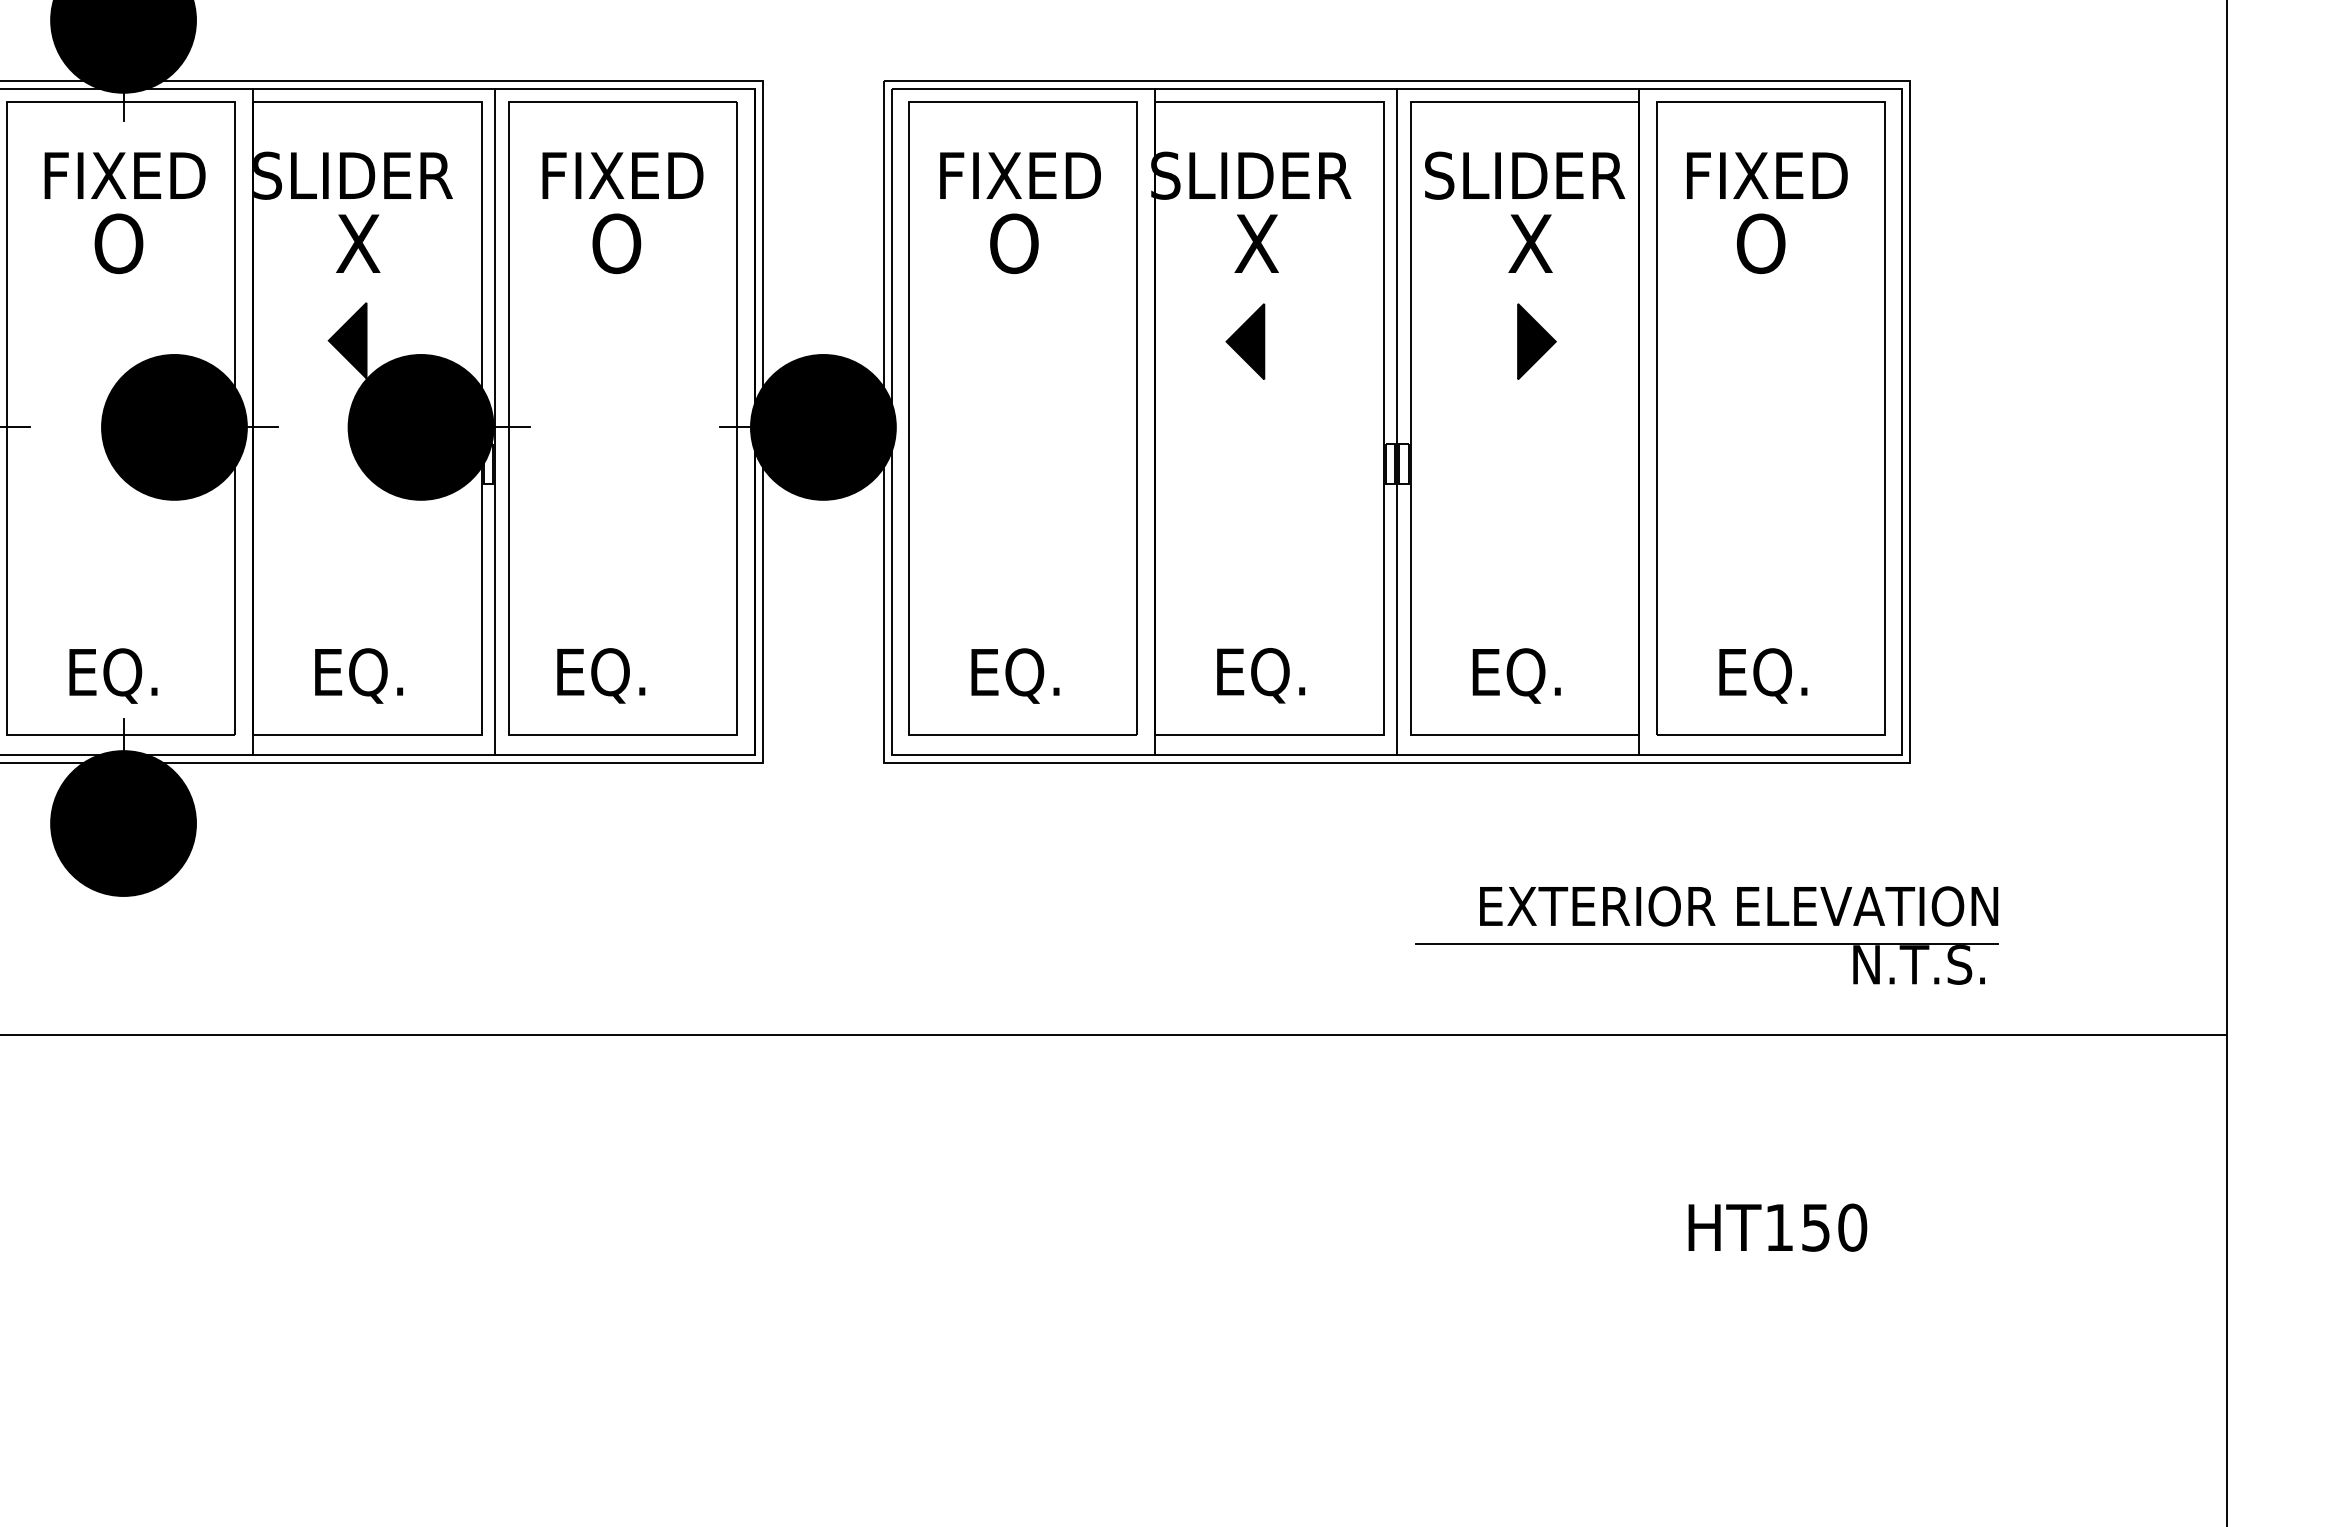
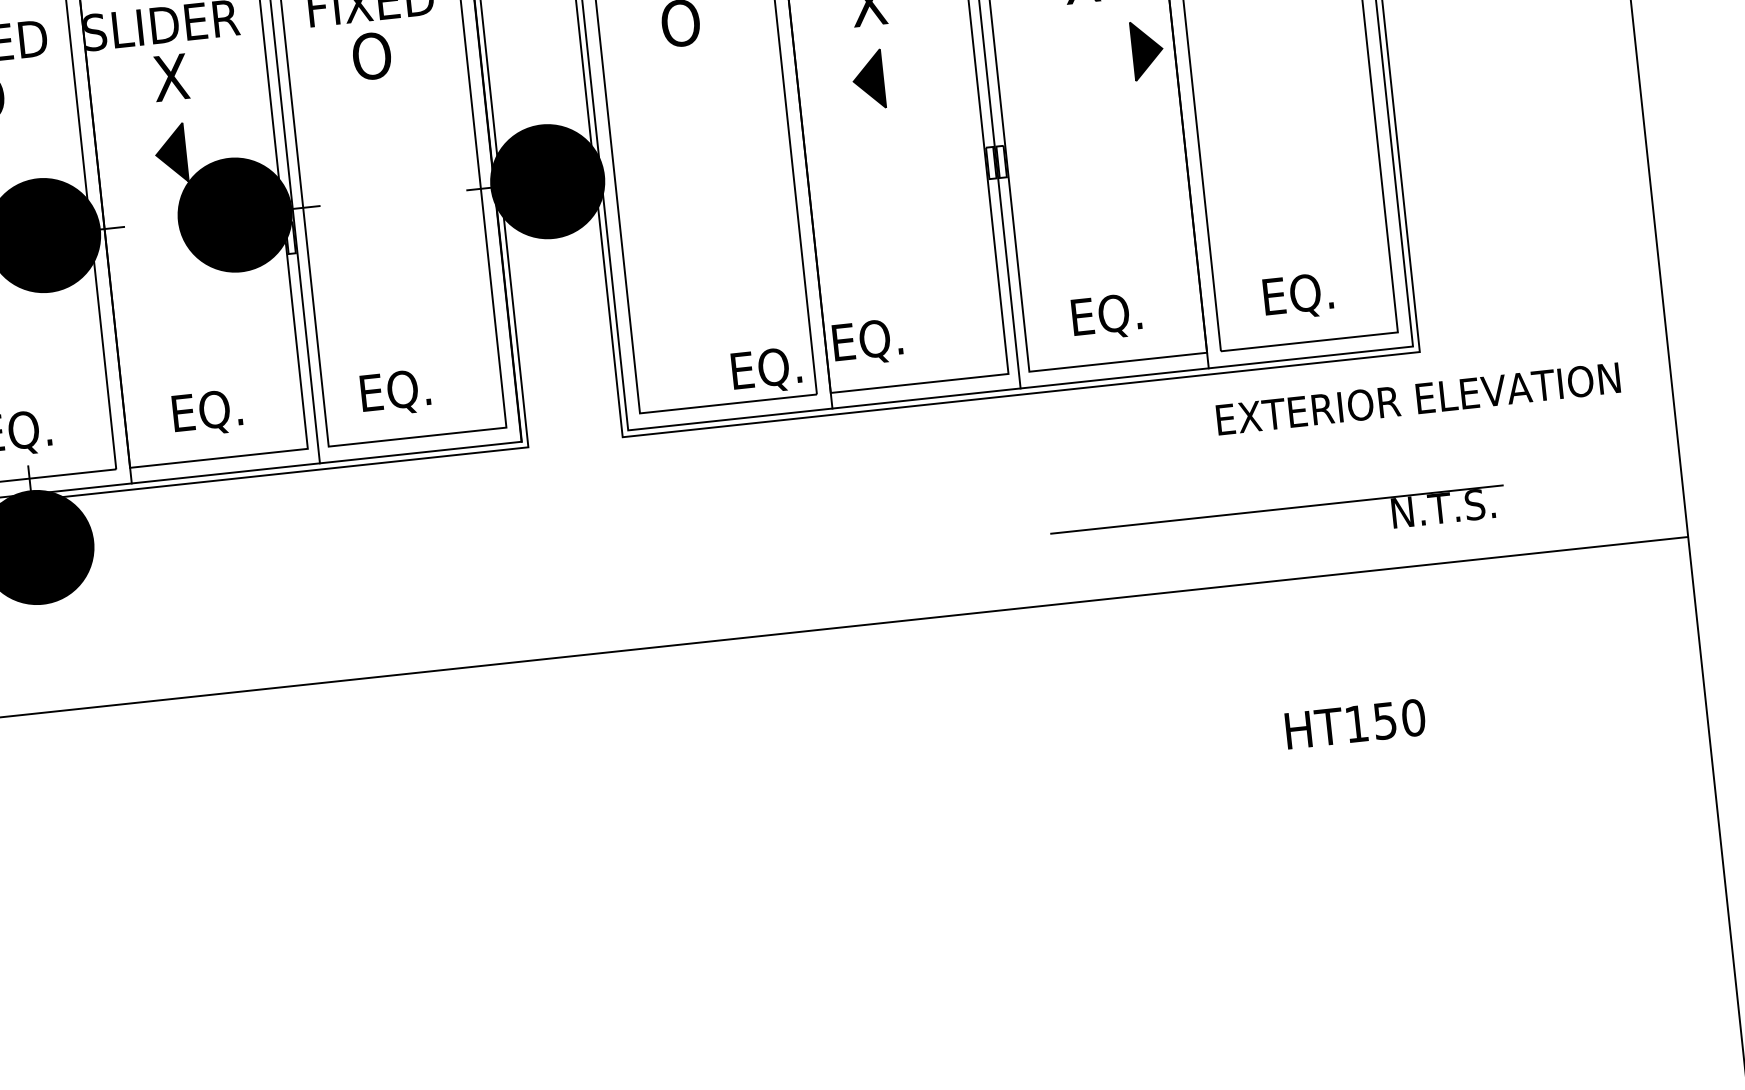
part: (1536, 341) -> (1147, 50), moved
text: (1015, 675) -> (766, 370), moved
text: (1261, 675) -> (868, 342), moved
text: (1739, 906) -> (1418, 399), moved

